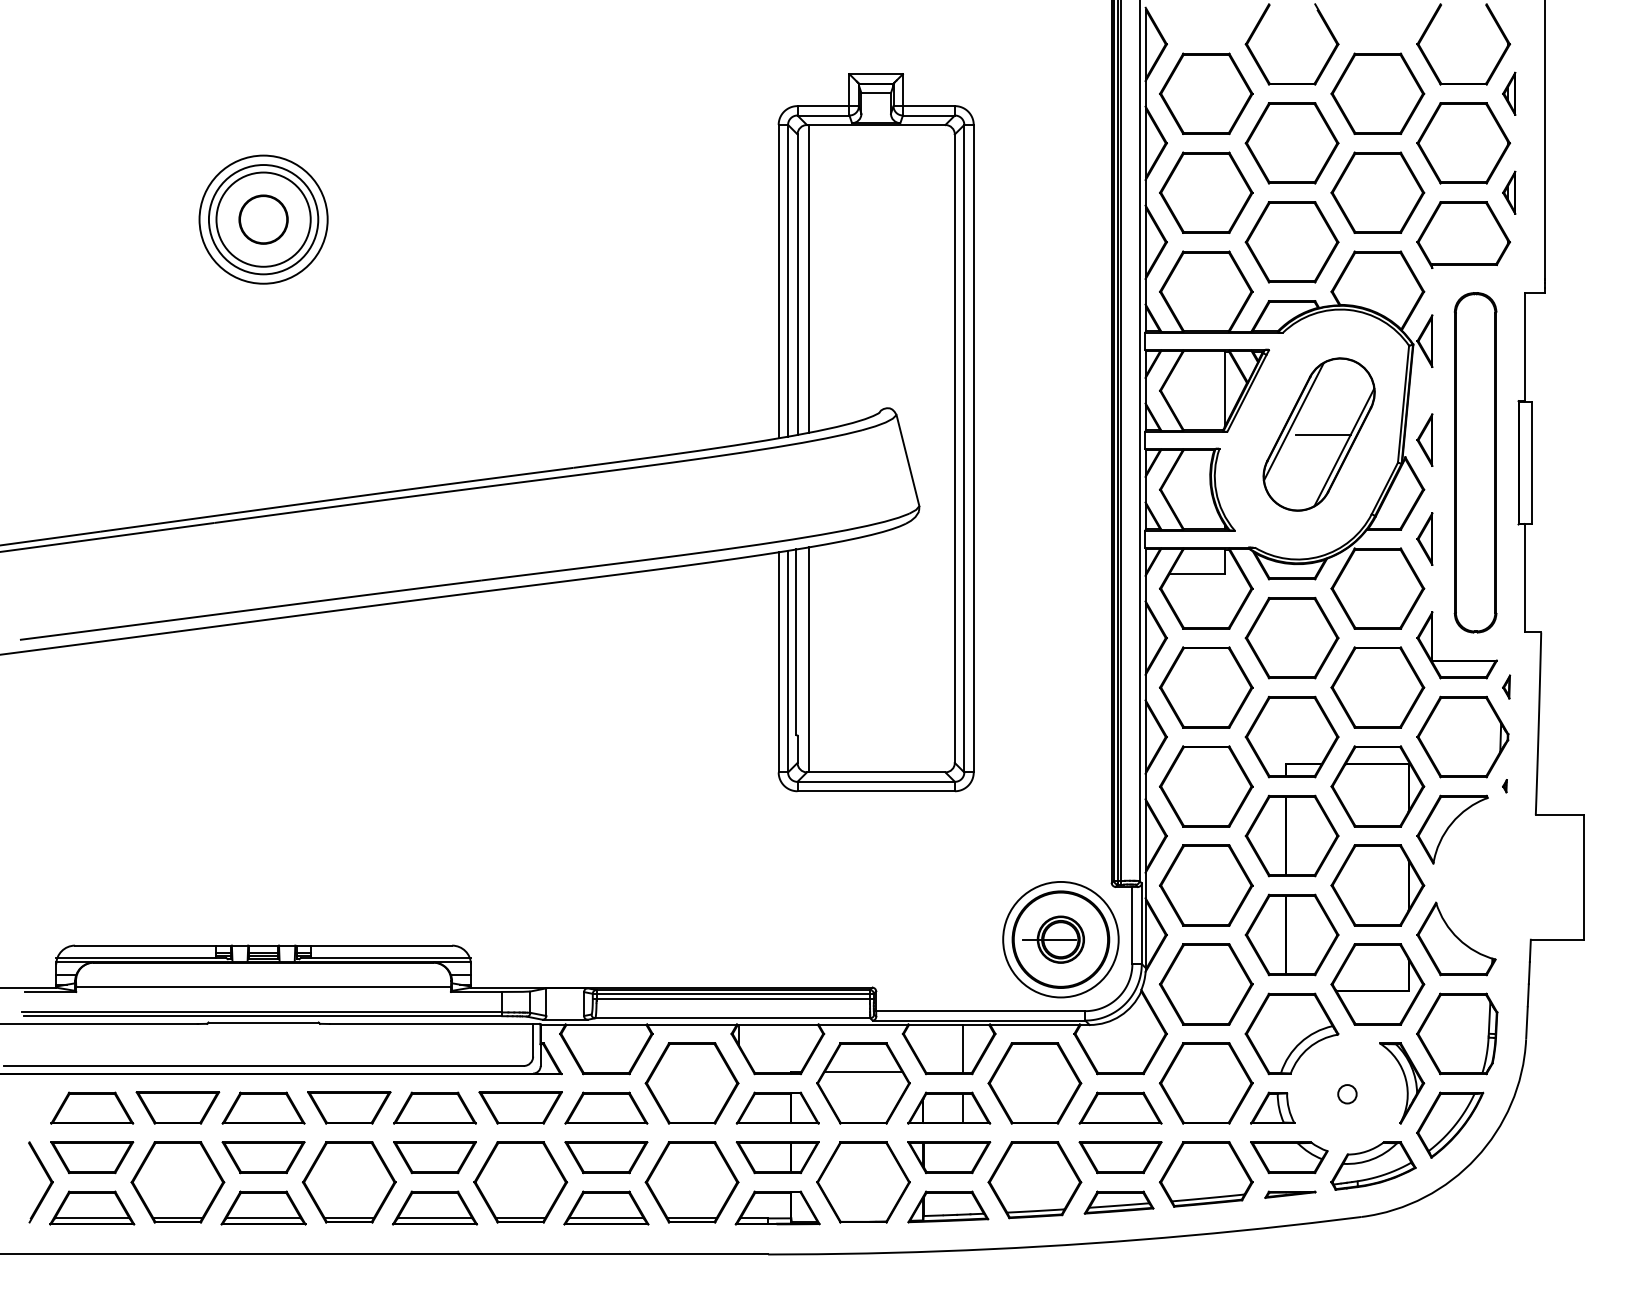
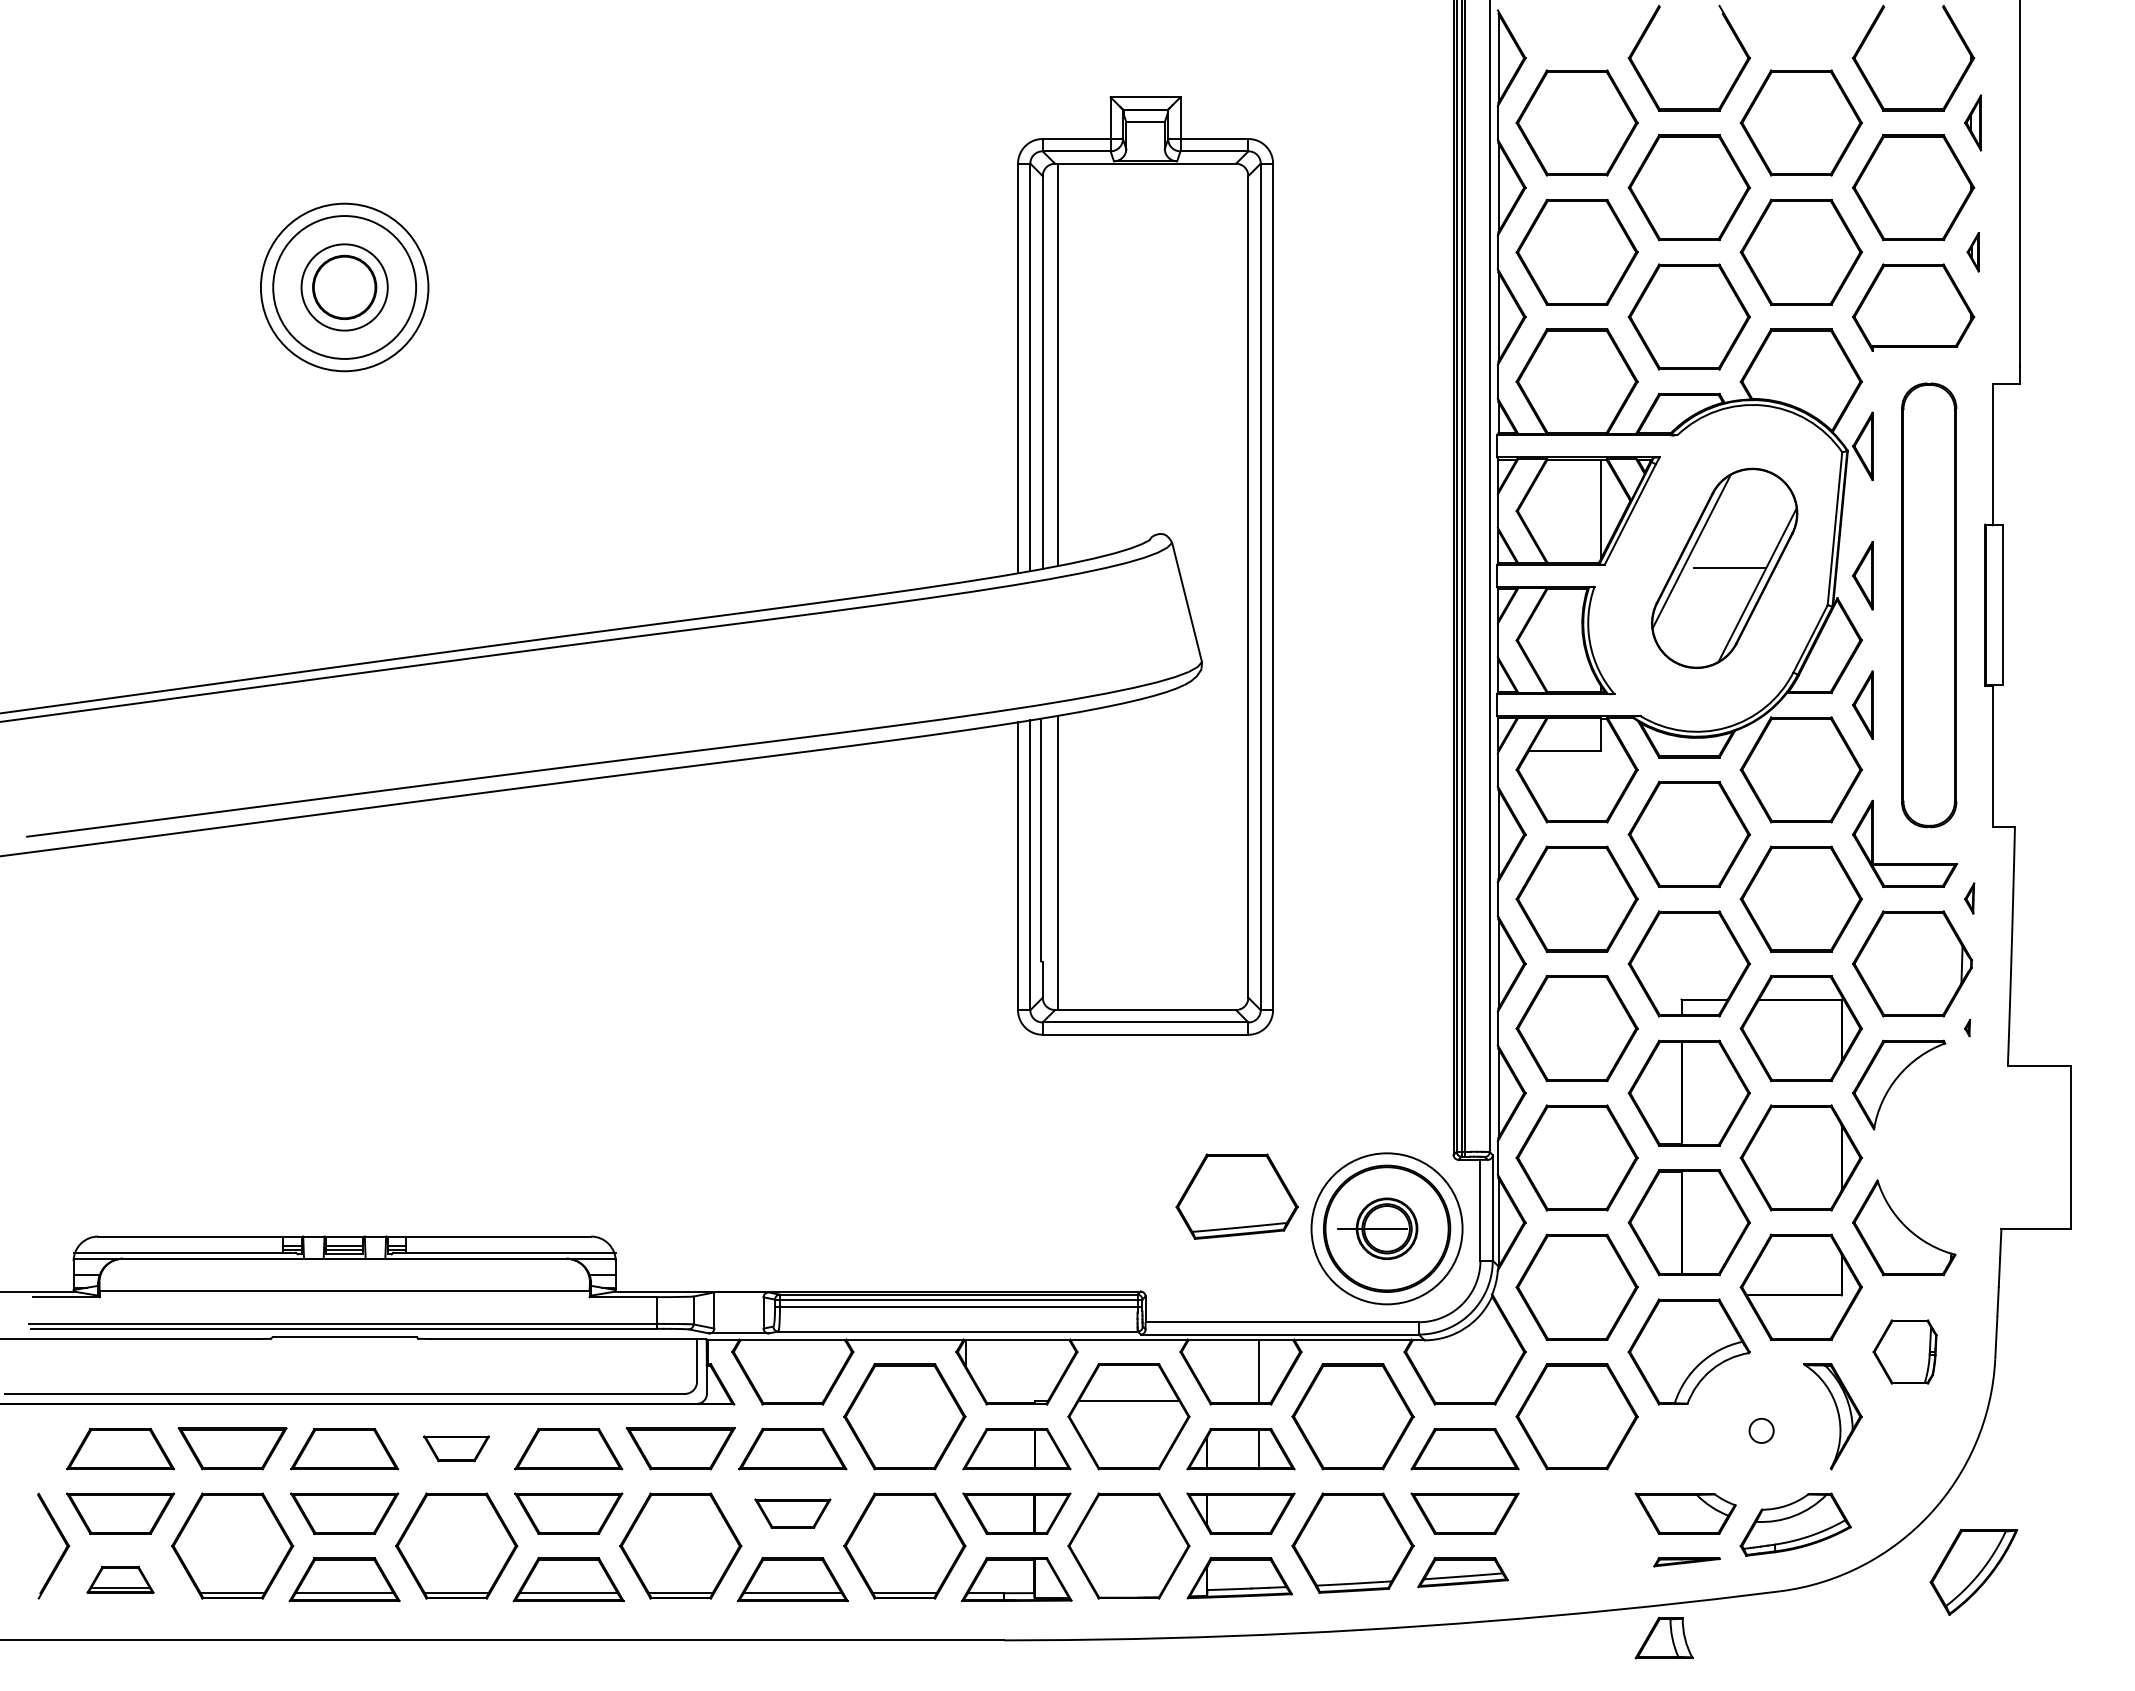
part: (1509, 192) -> (1973, 251), size x0.7
circle: (263, 219) -> (344, 287), size x0.7
part: (1456, 1033) -> (1904, 1351), size x0.6
part: (349, 1107) -> (456, 1448), size x0.6
part: (1272, 1108) -> (1663, 1638), moved
part: (1449, 1125) -> (1973, 1572), moved
part: (606, 1157) -> (792, 1513), size x0.7
part: (1205, 1174) -> (1236, 1196), moved
part: (92, 1207) -> (120, 1579), size x0.6

